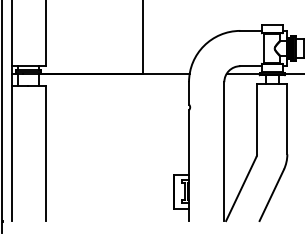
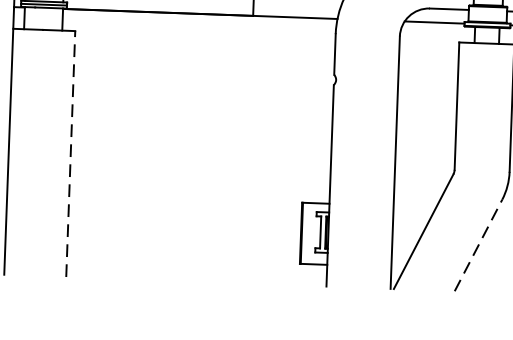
line: (45, 153) -> (70, 154), solid -> dashed
line: (271, 194) -> (478, 243), solid -> dashed

